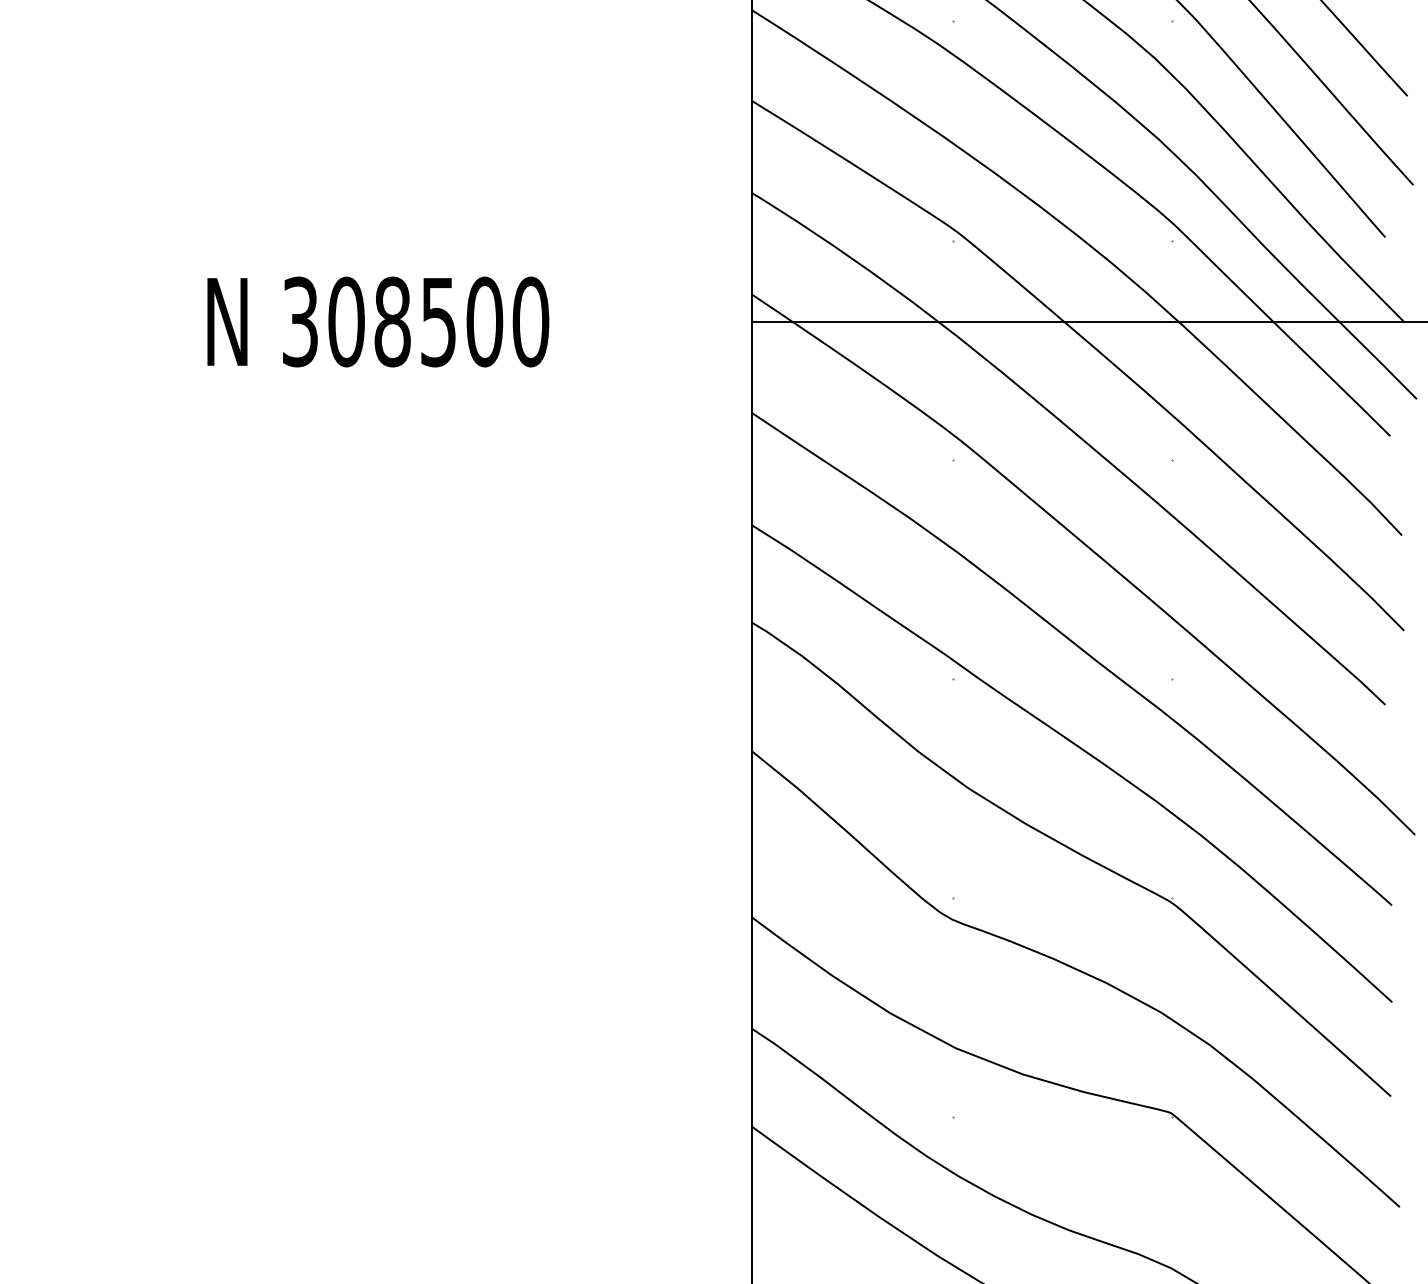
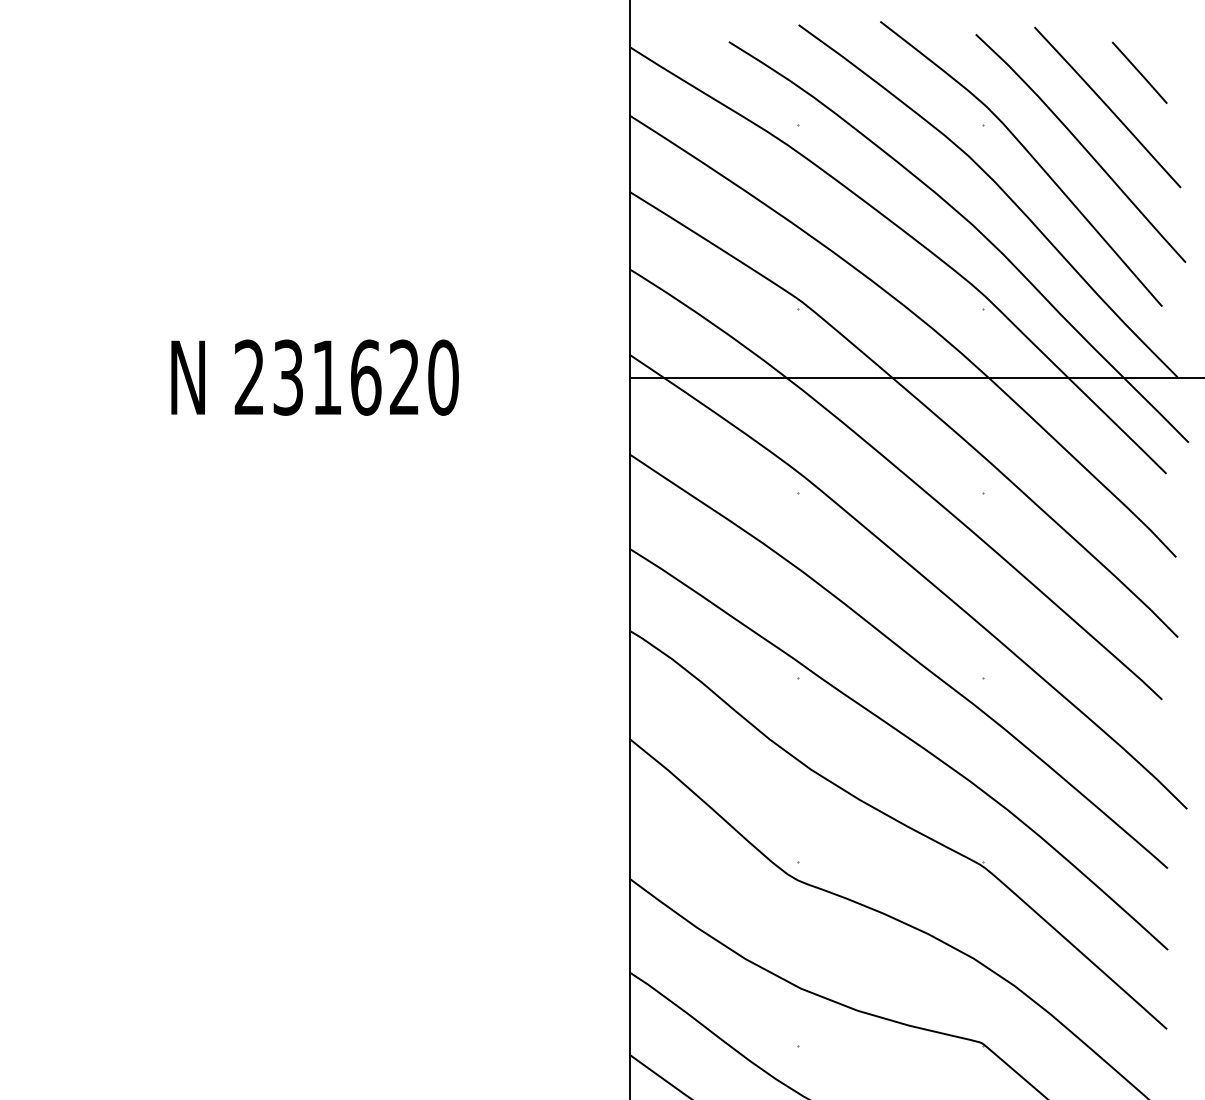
text: (393, 321) -> (327, 377), 308500 -> 231620

